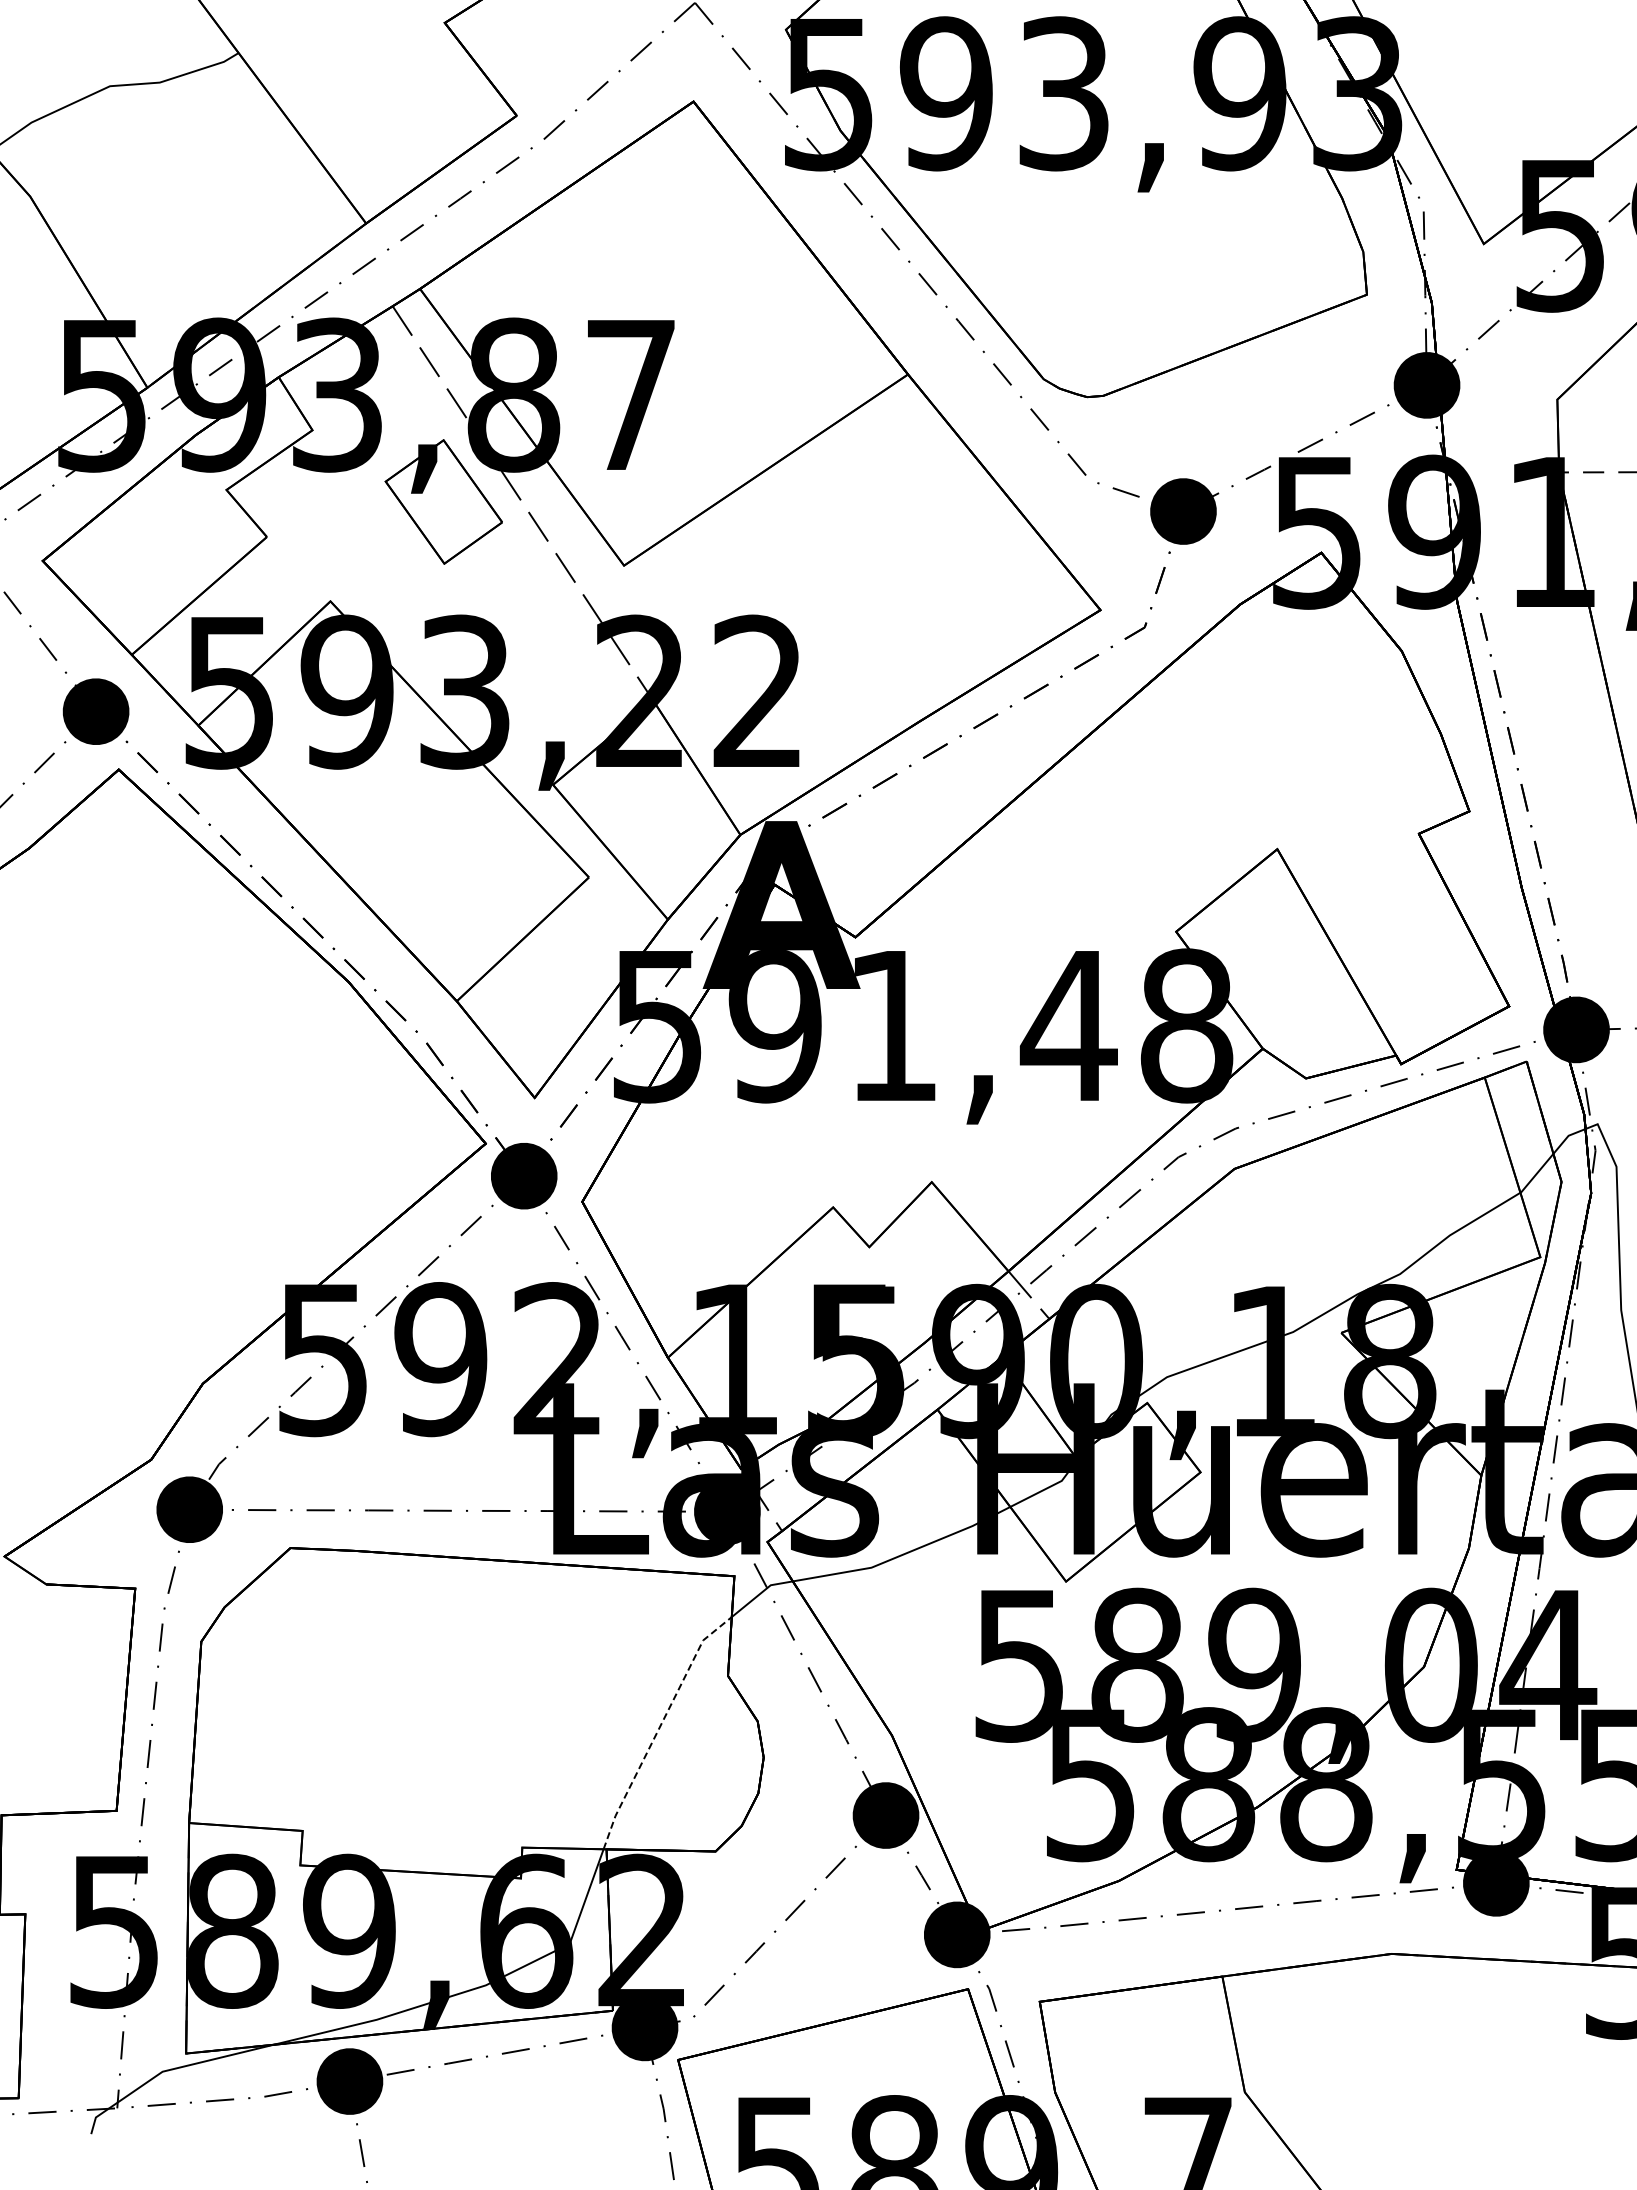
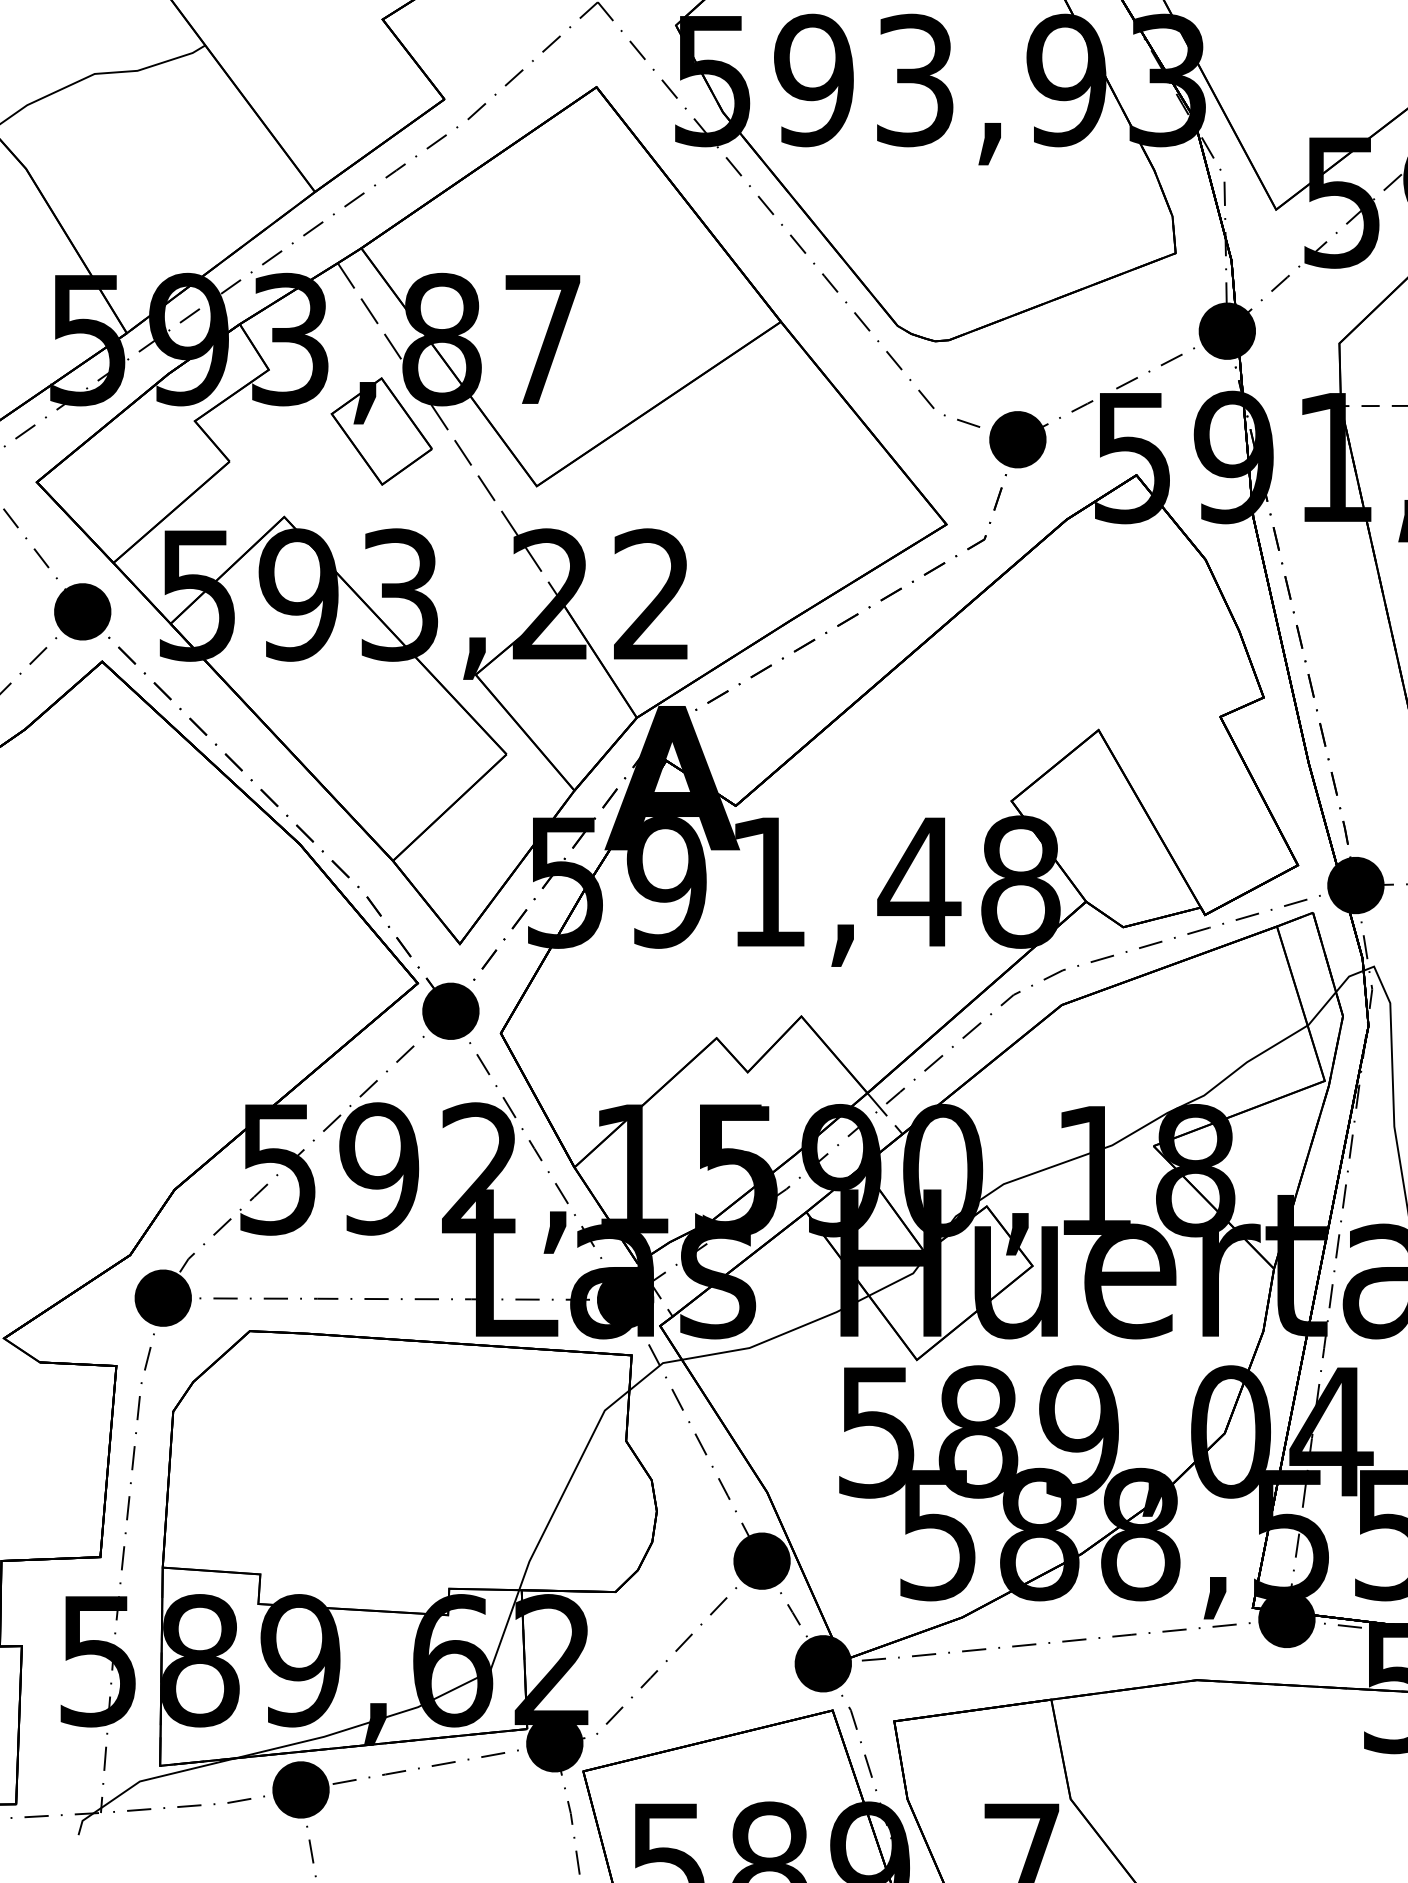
line: (659, 1727) -> (567, 1485), dashed -> solid

